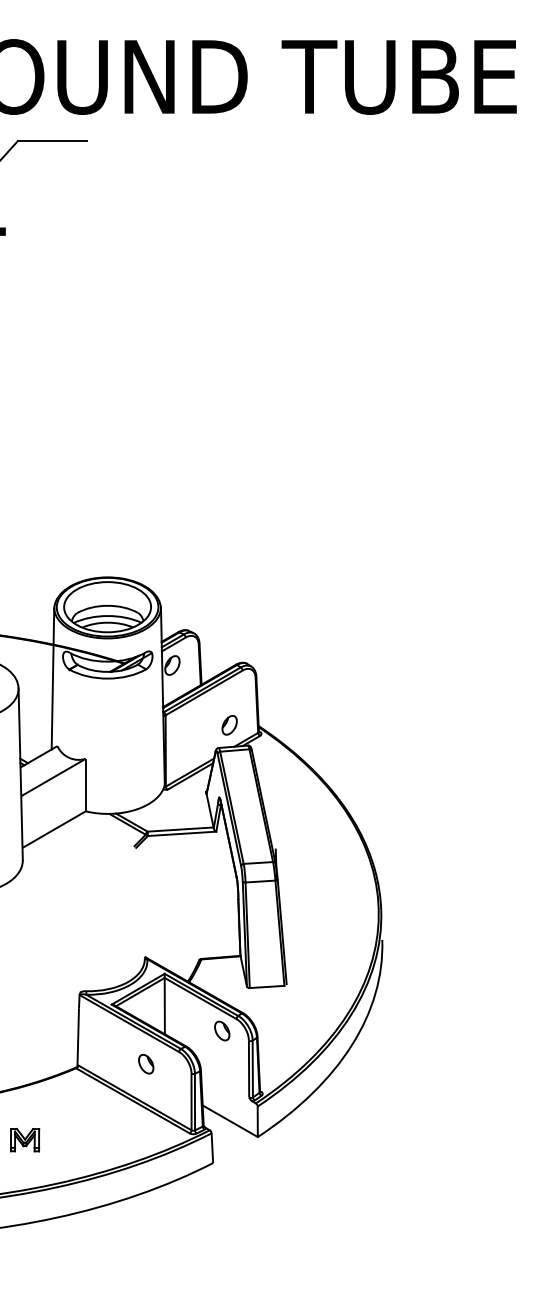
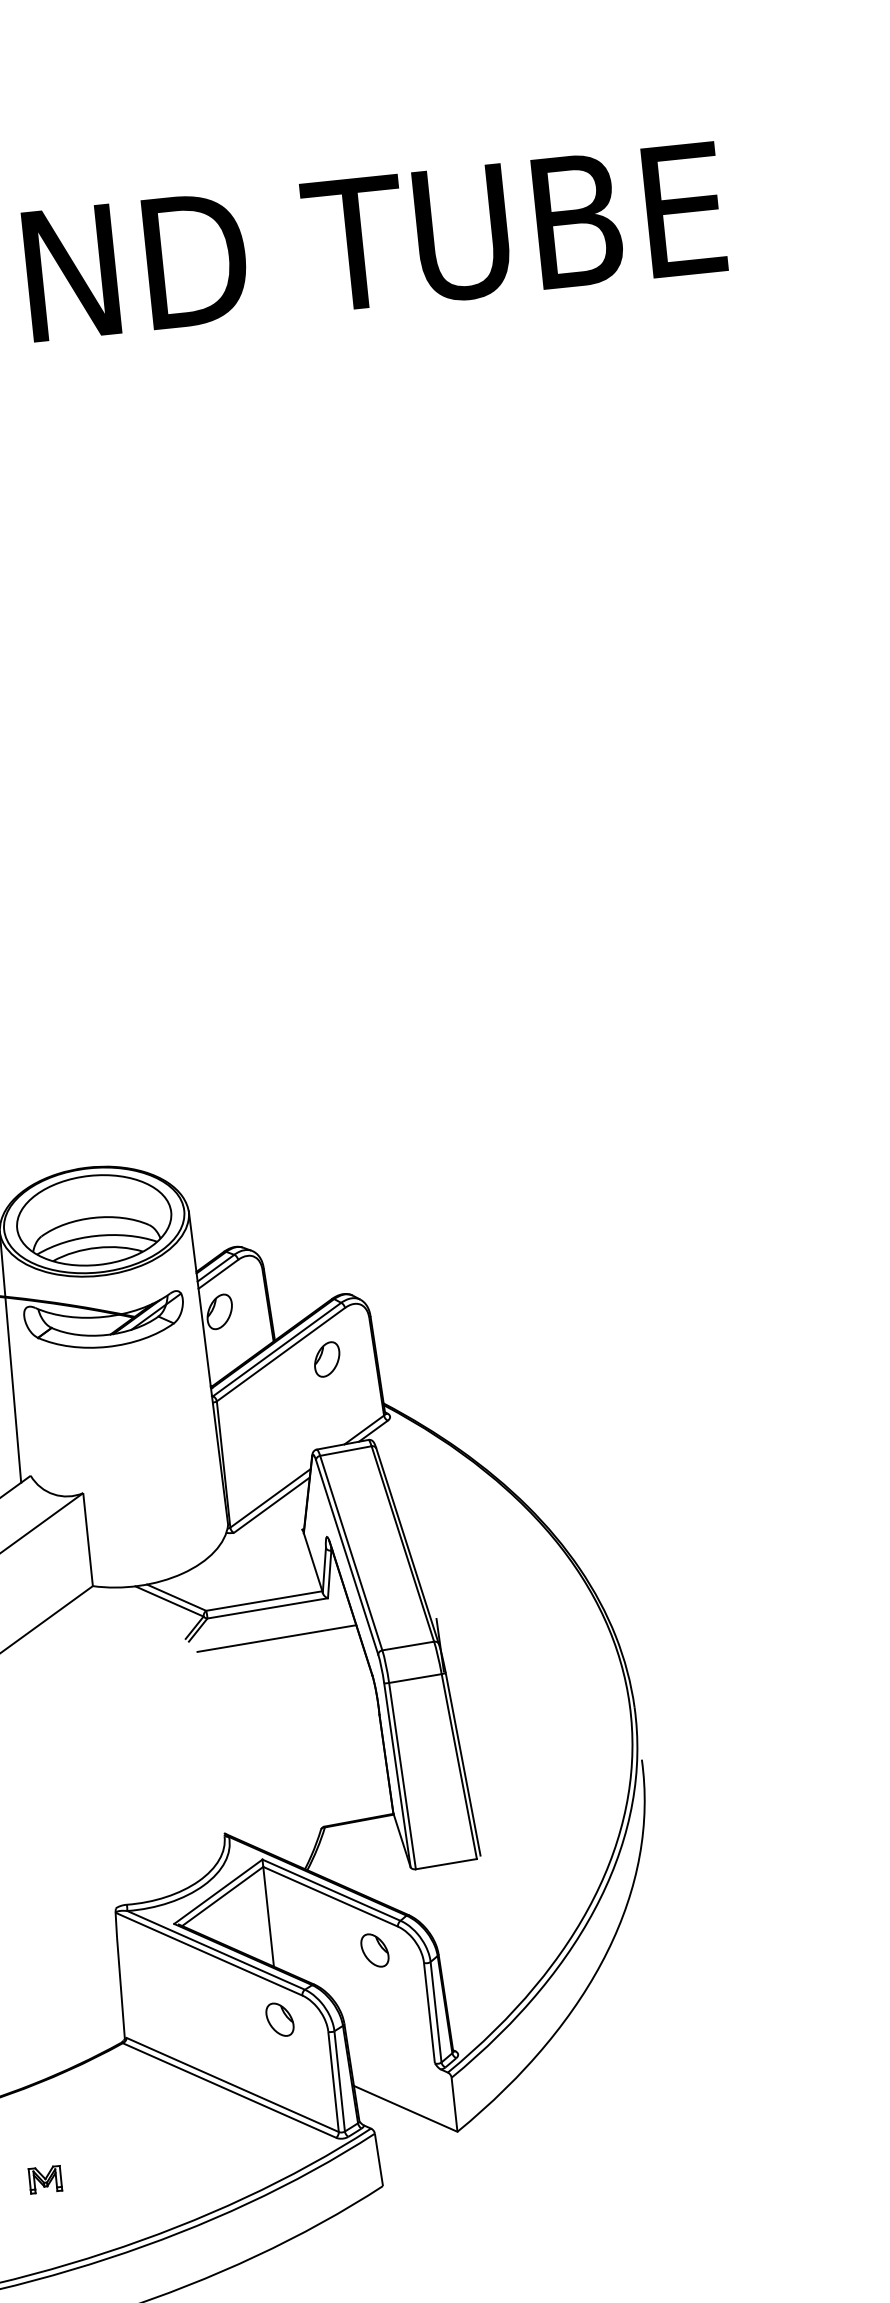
part: (229, 725) -> (326, 1359), moved
line: (185, 851) -> (276, 1639), added
part: (146, 1064) -> (280, 2020), moved
part: (24, 1139) -> (44, 2178), size x0.62

